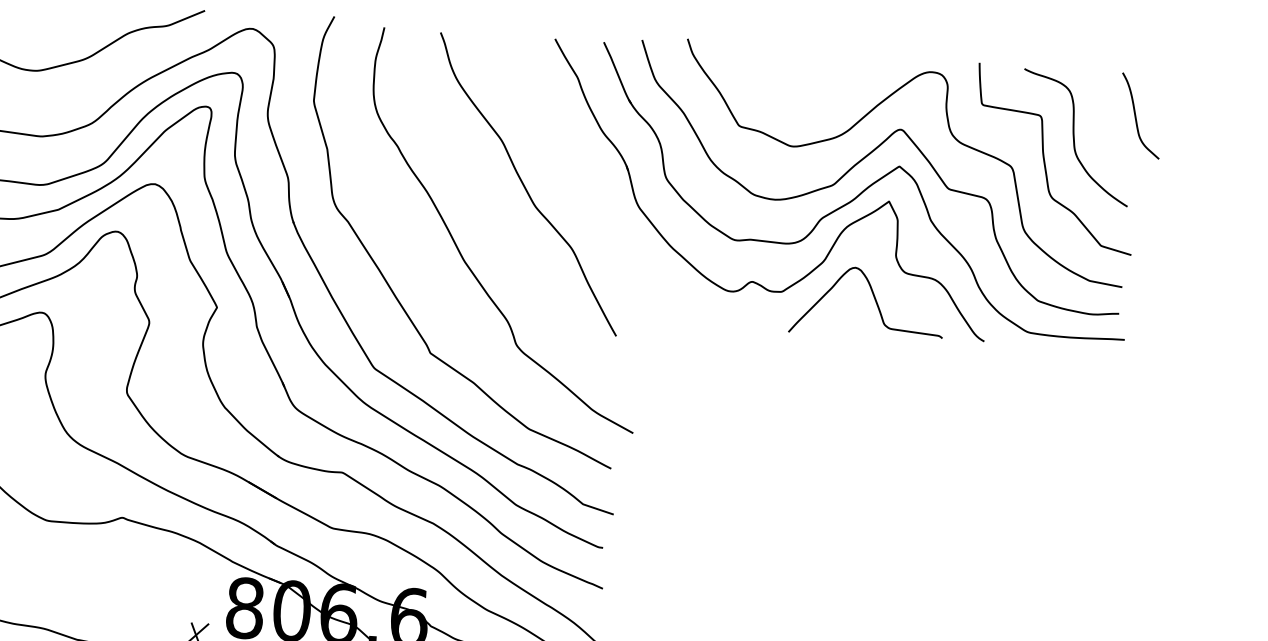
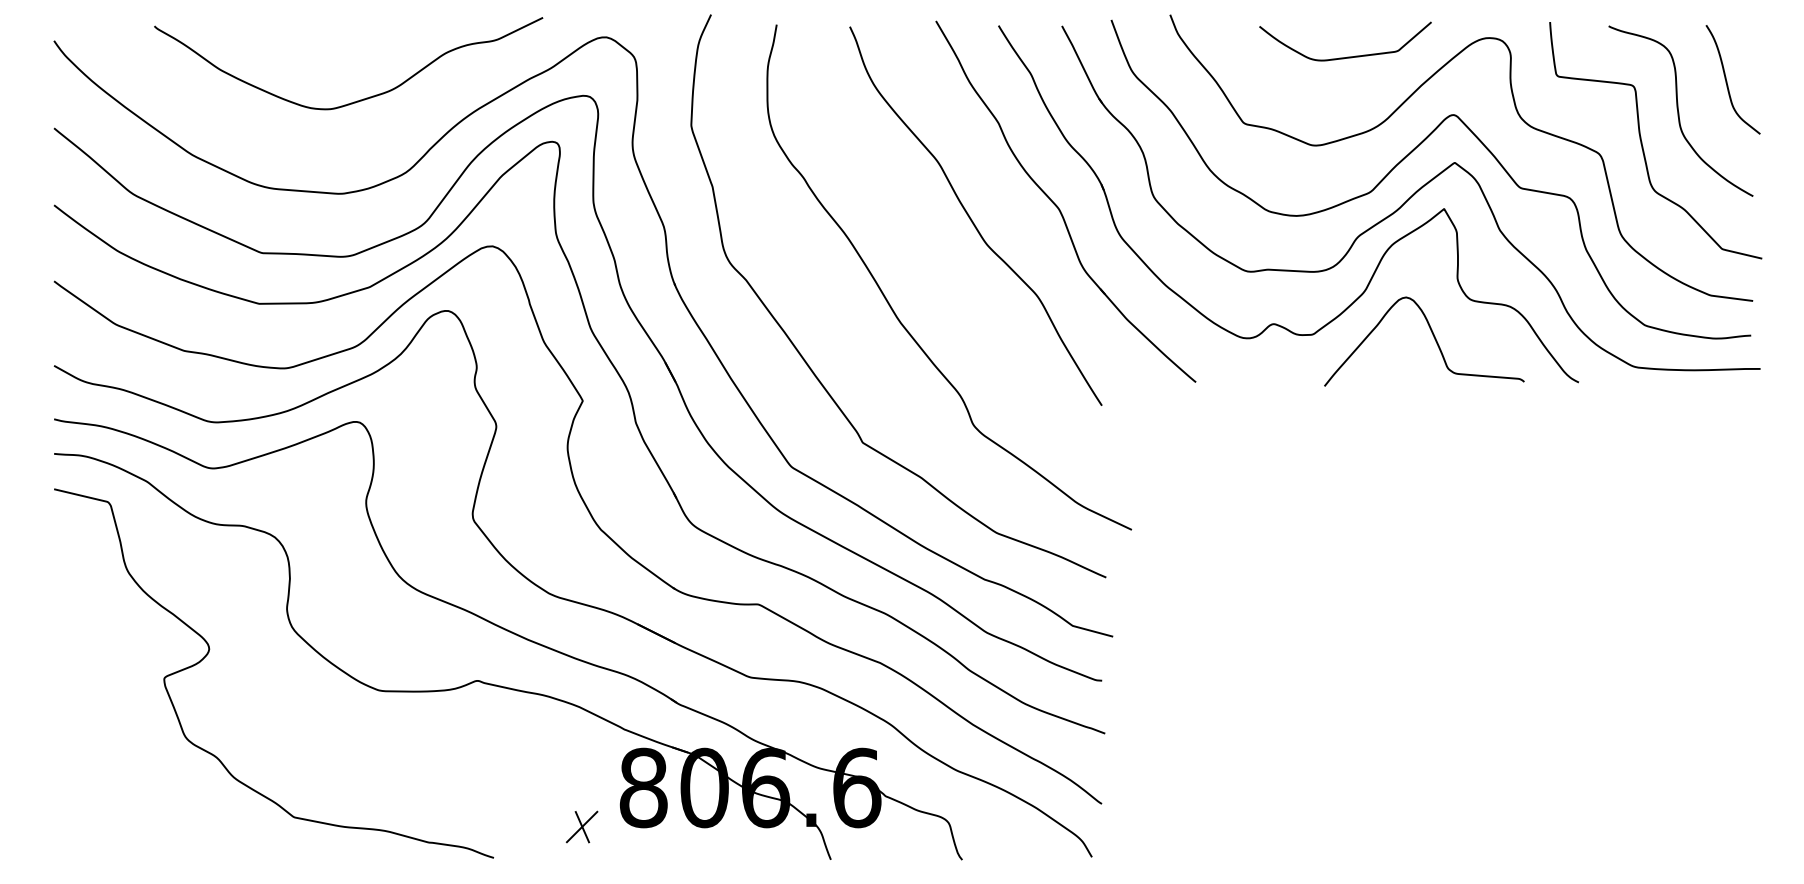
curve: (822, 79) -> (1347, 56), added
curve: (1136, 117) -> (1727, 81), moved
part: (592, 180) -> (1058, 206), added

